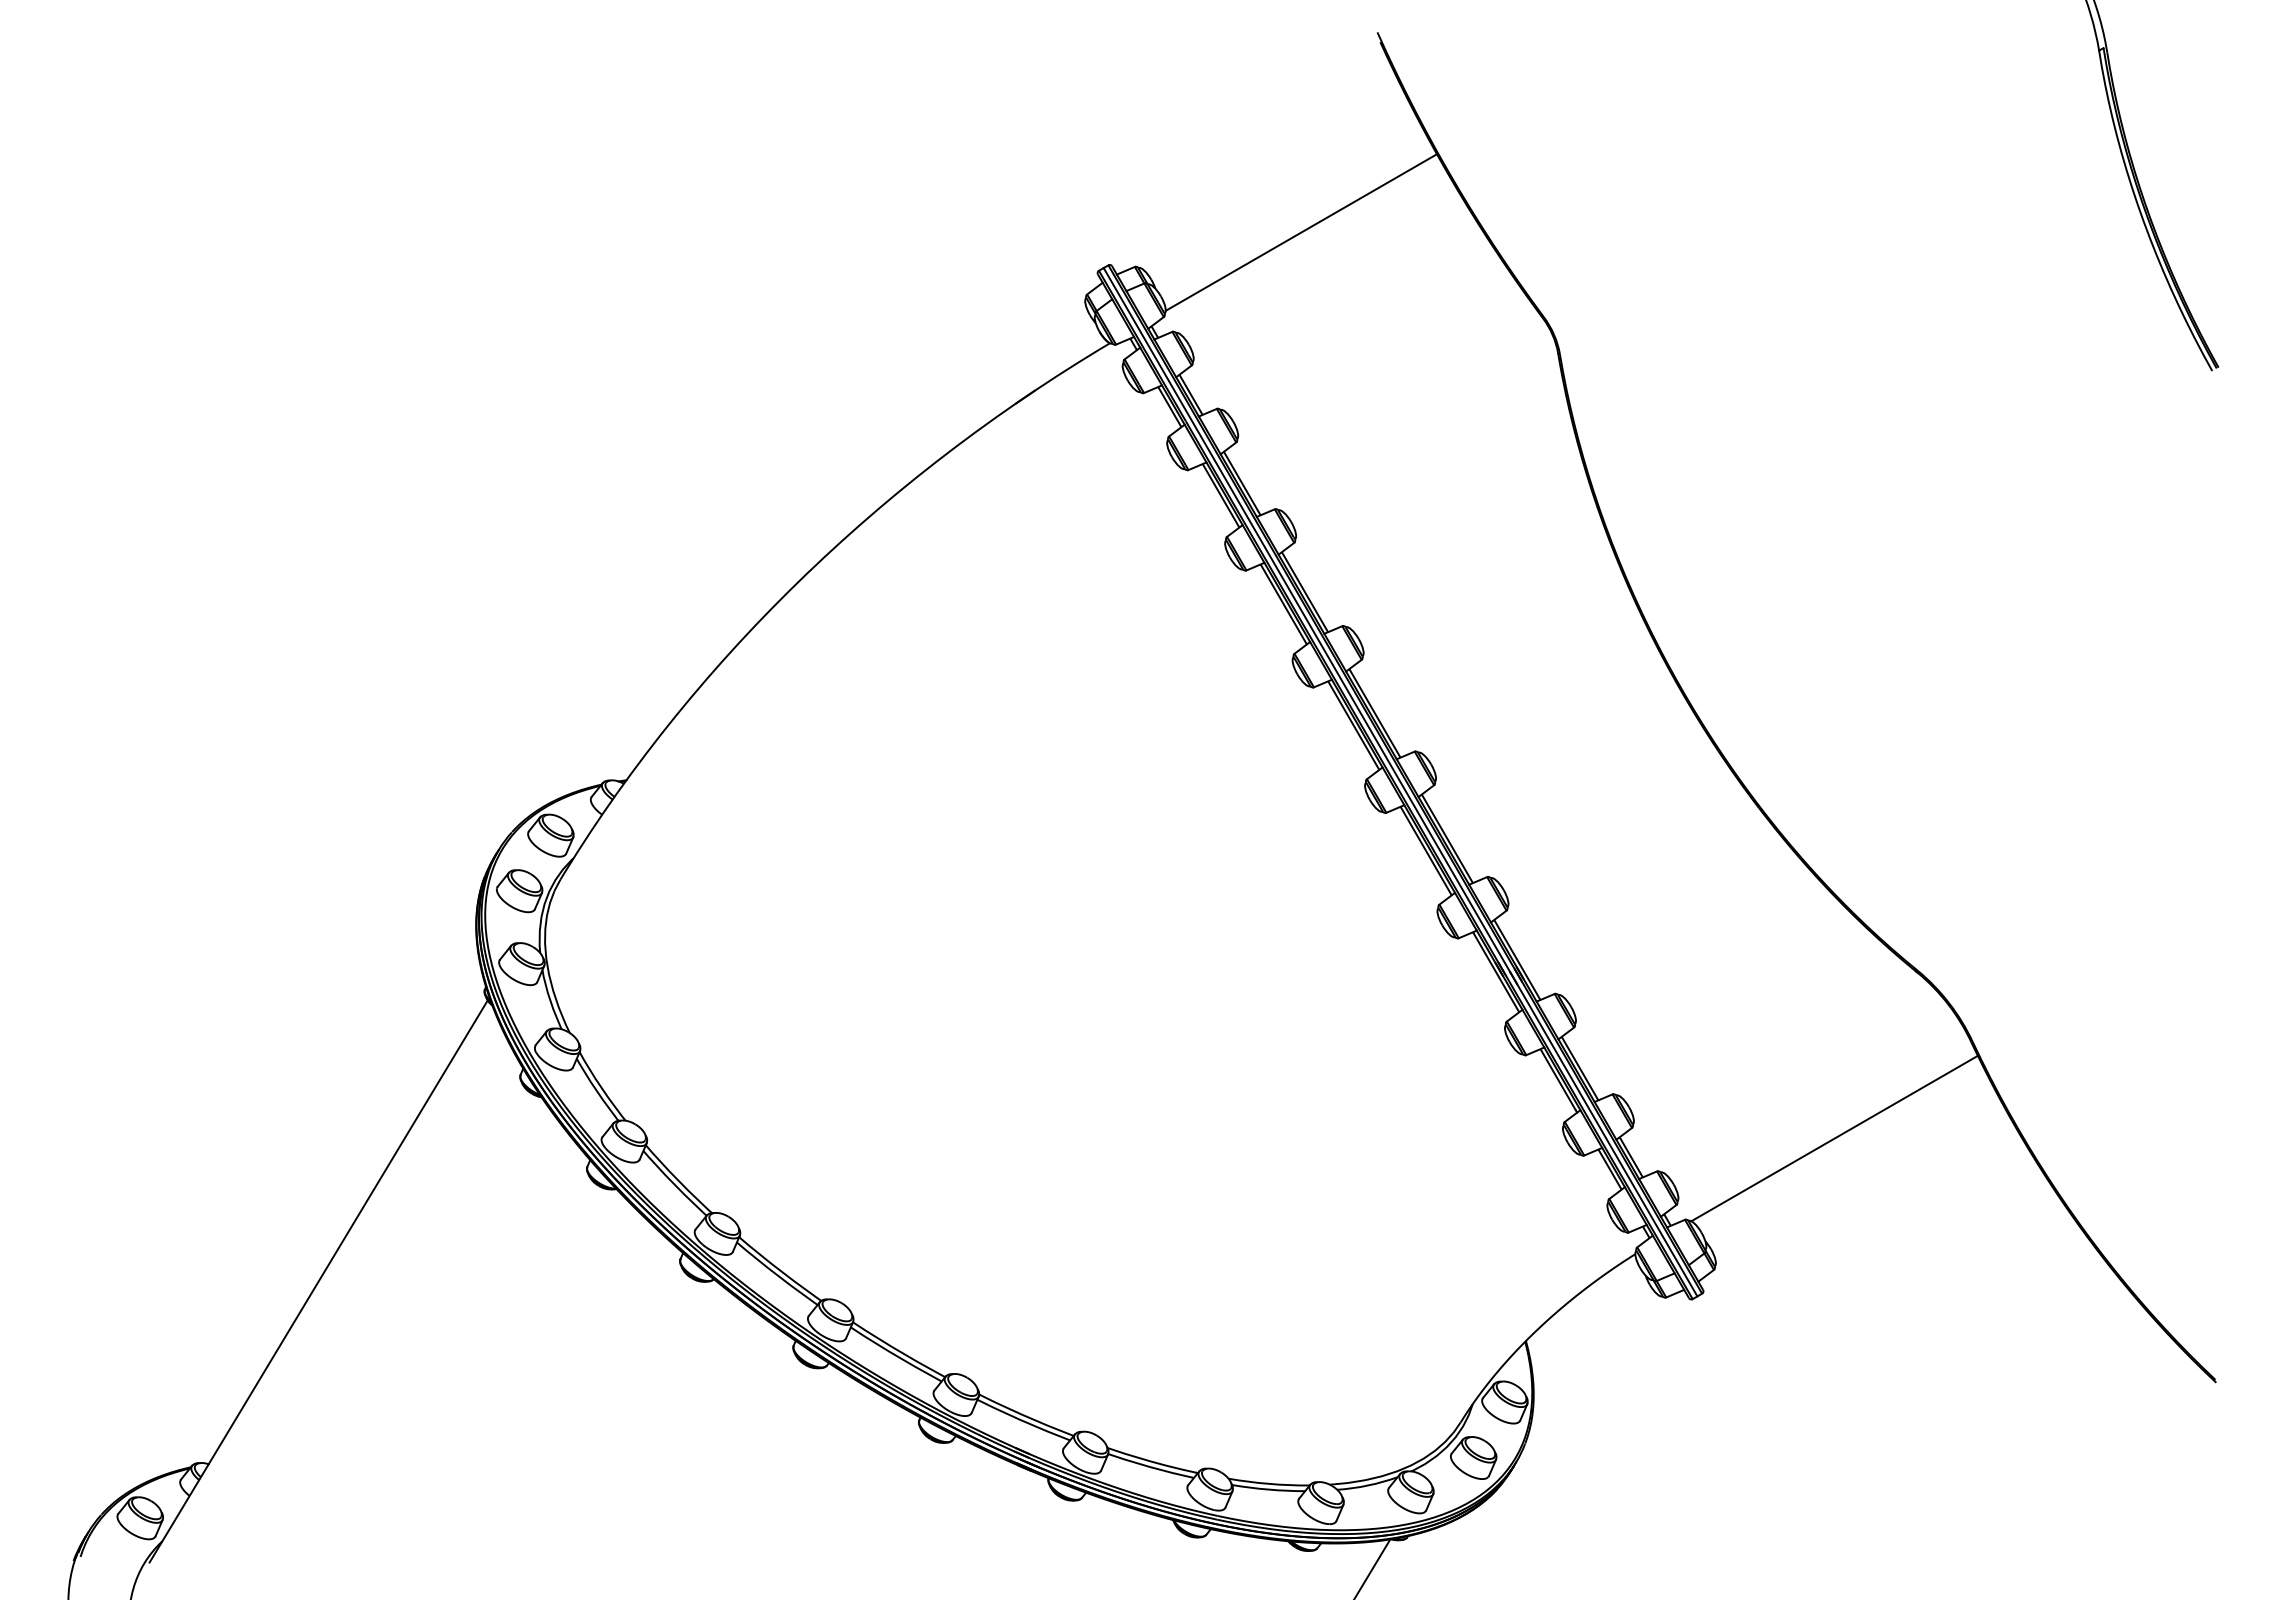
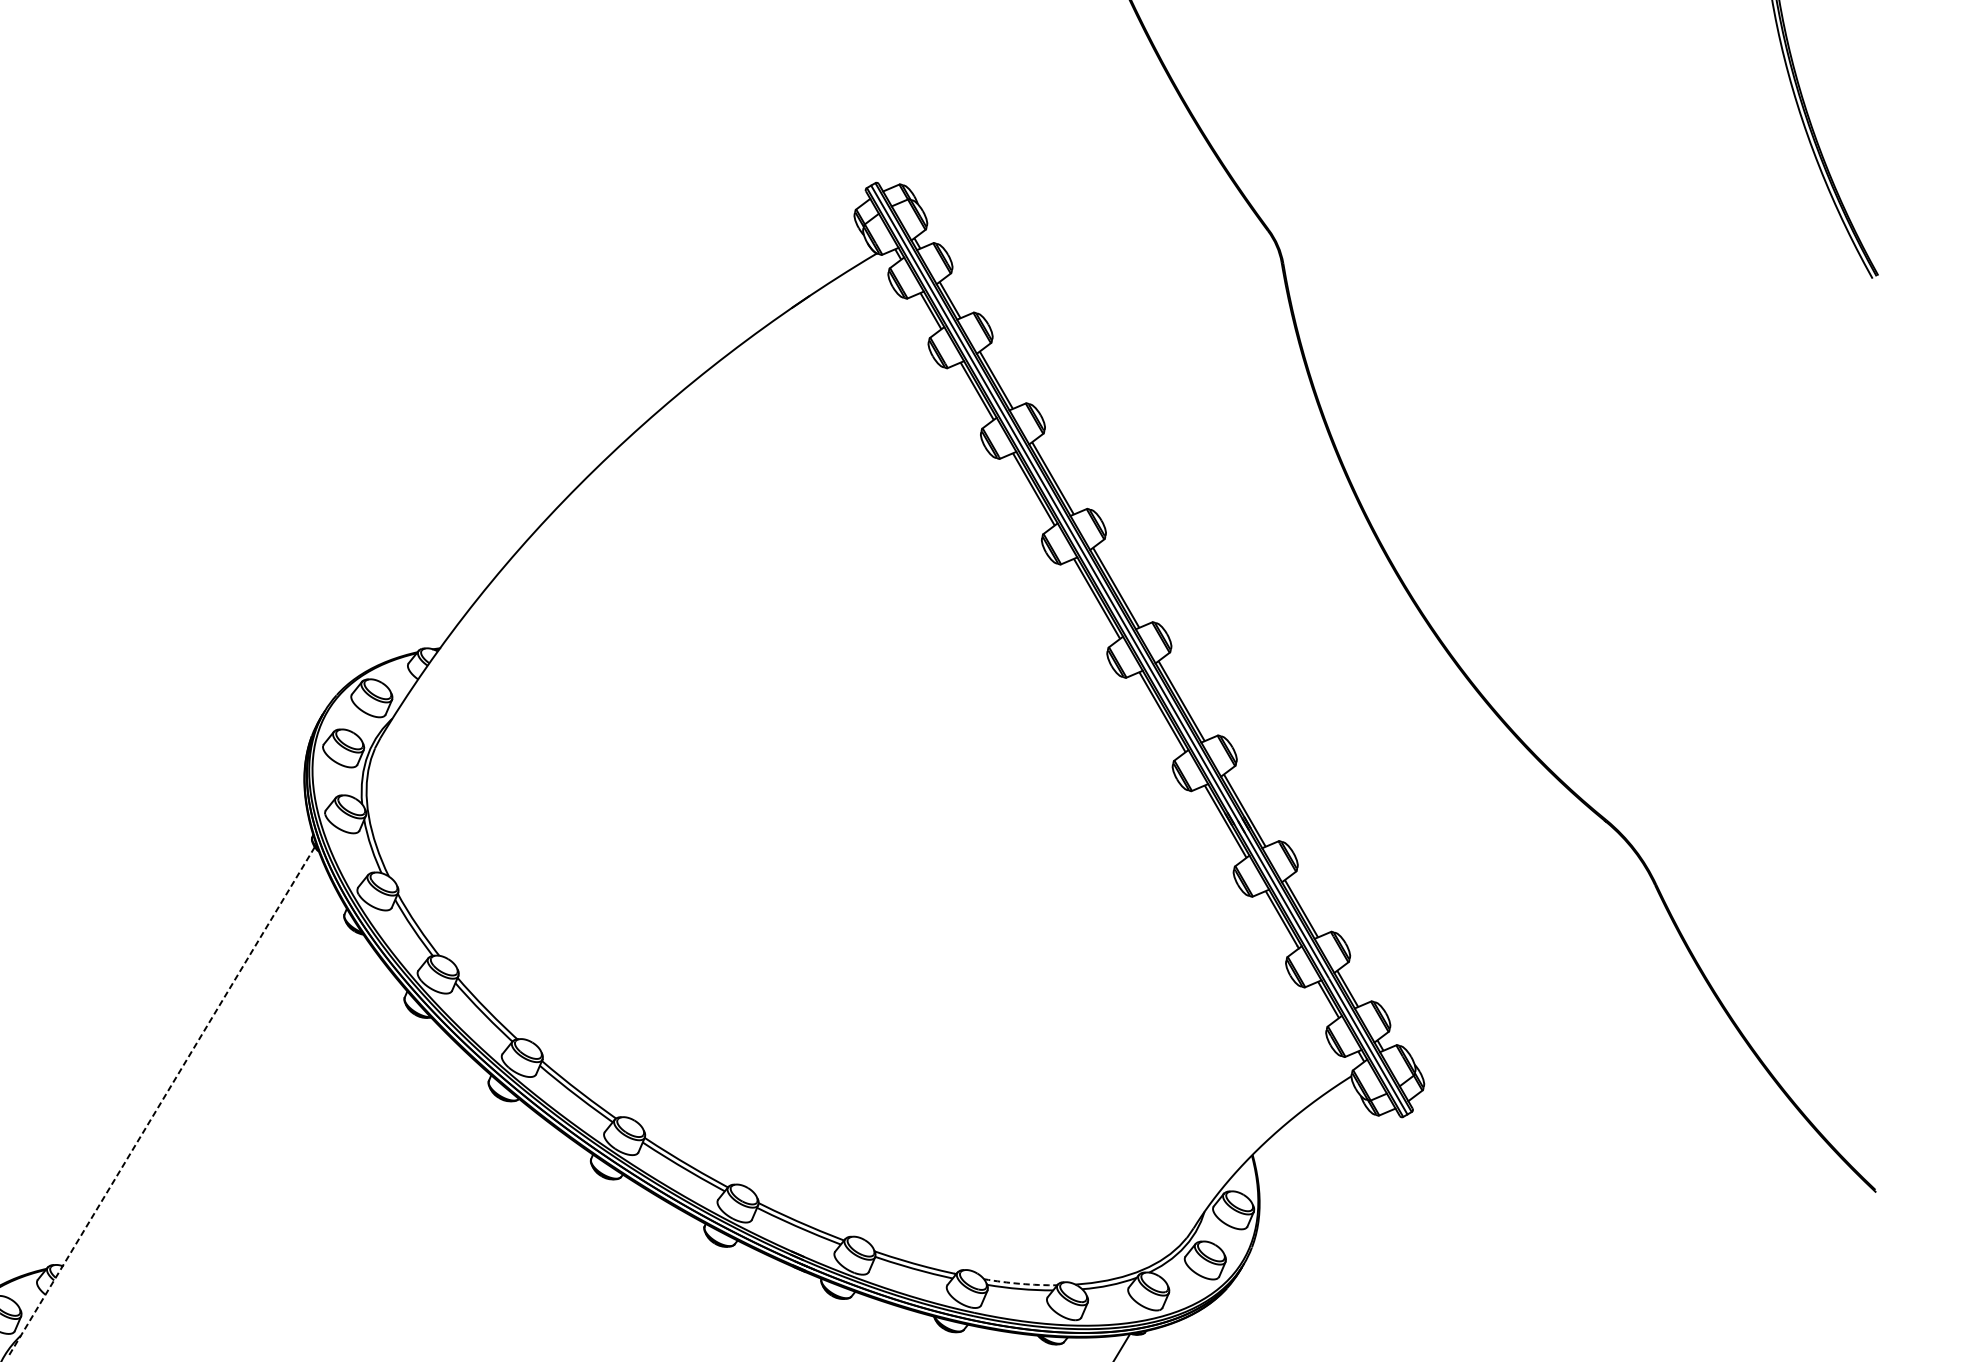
line: (1300, 232) -> (1048, 153), removed
line: (1834, 1138) -> (1531, 971), removed
line: (318, 1281) -> (161, 1101), solid -> dashed
arc: (1269, 1483) -> (1020, 1283), solid -> dashed

